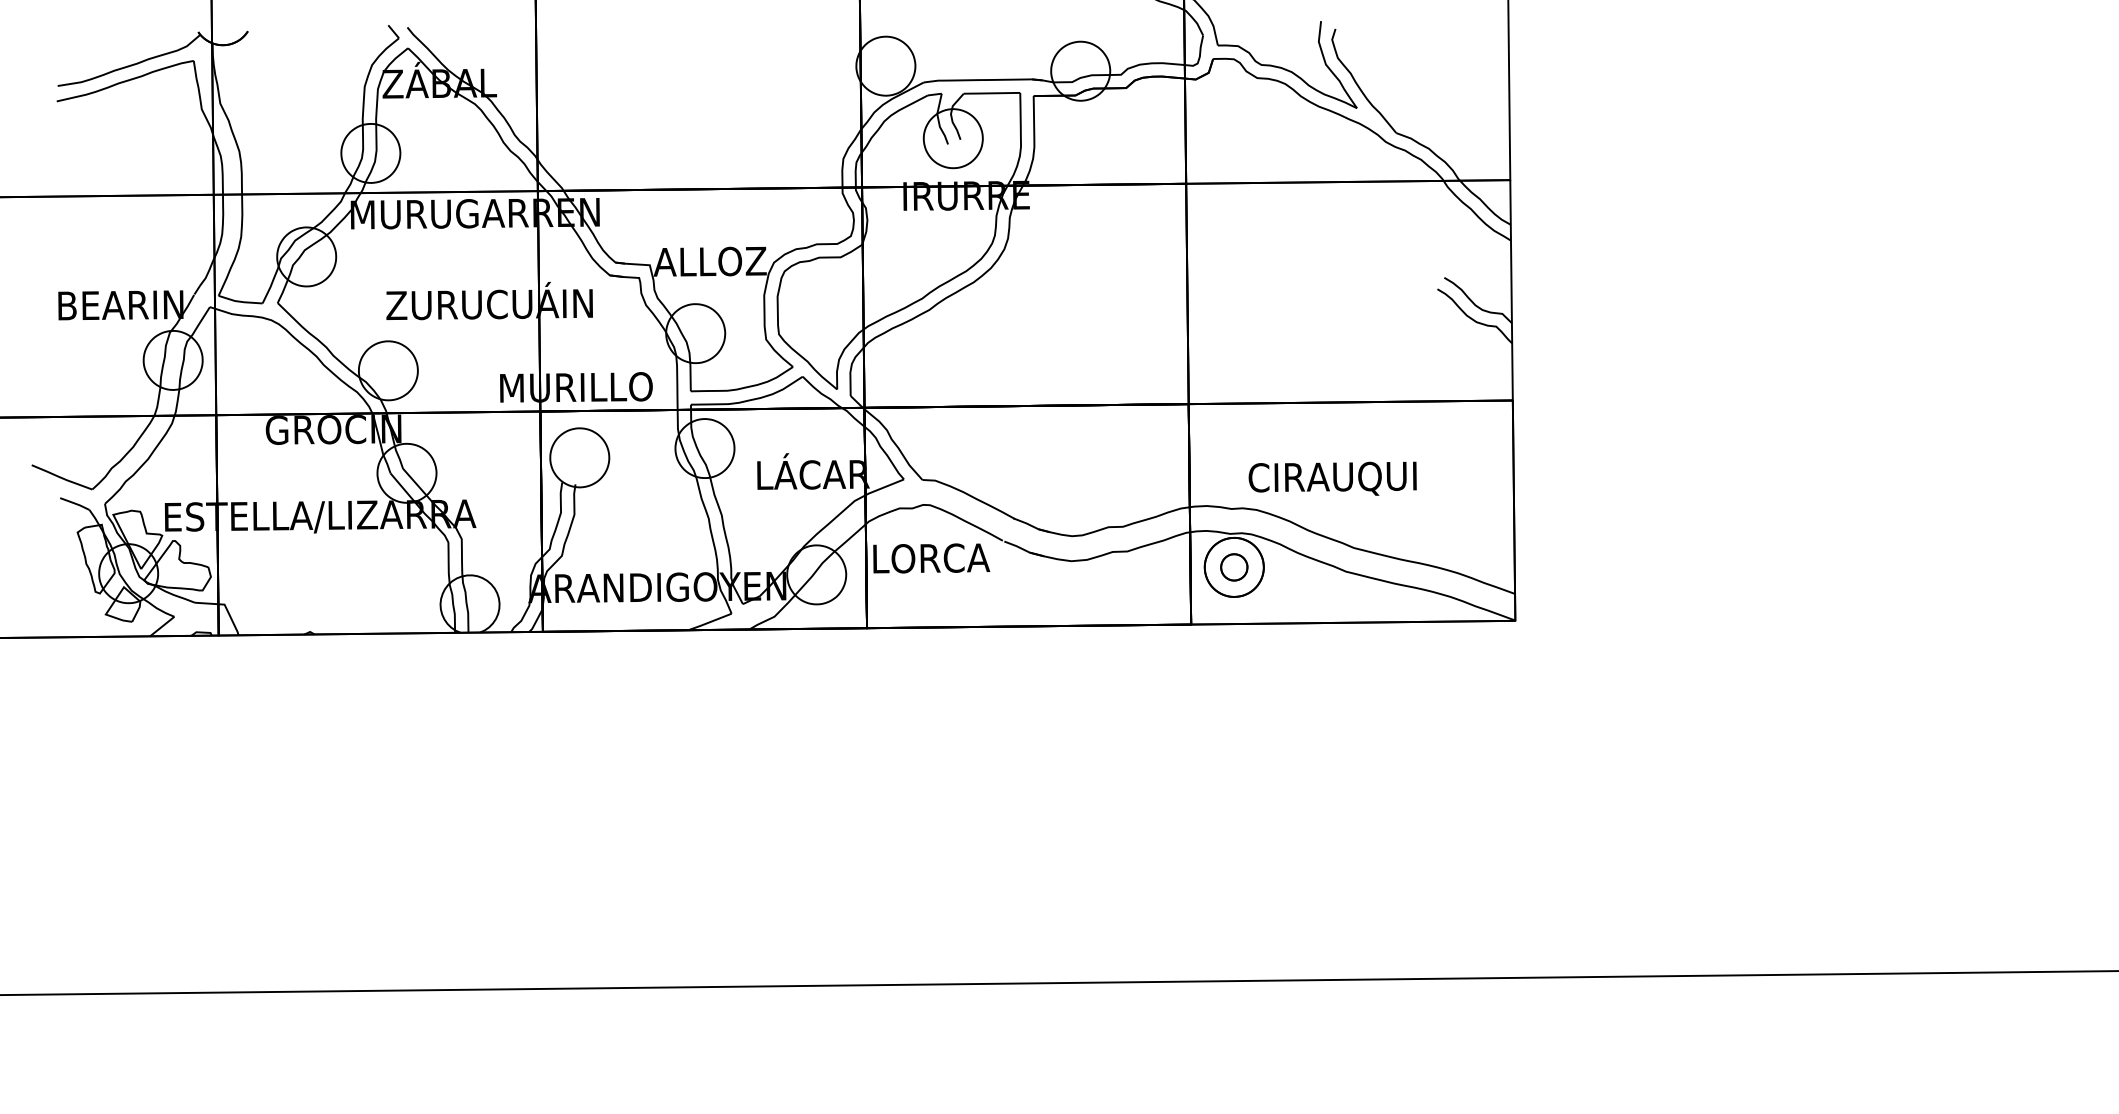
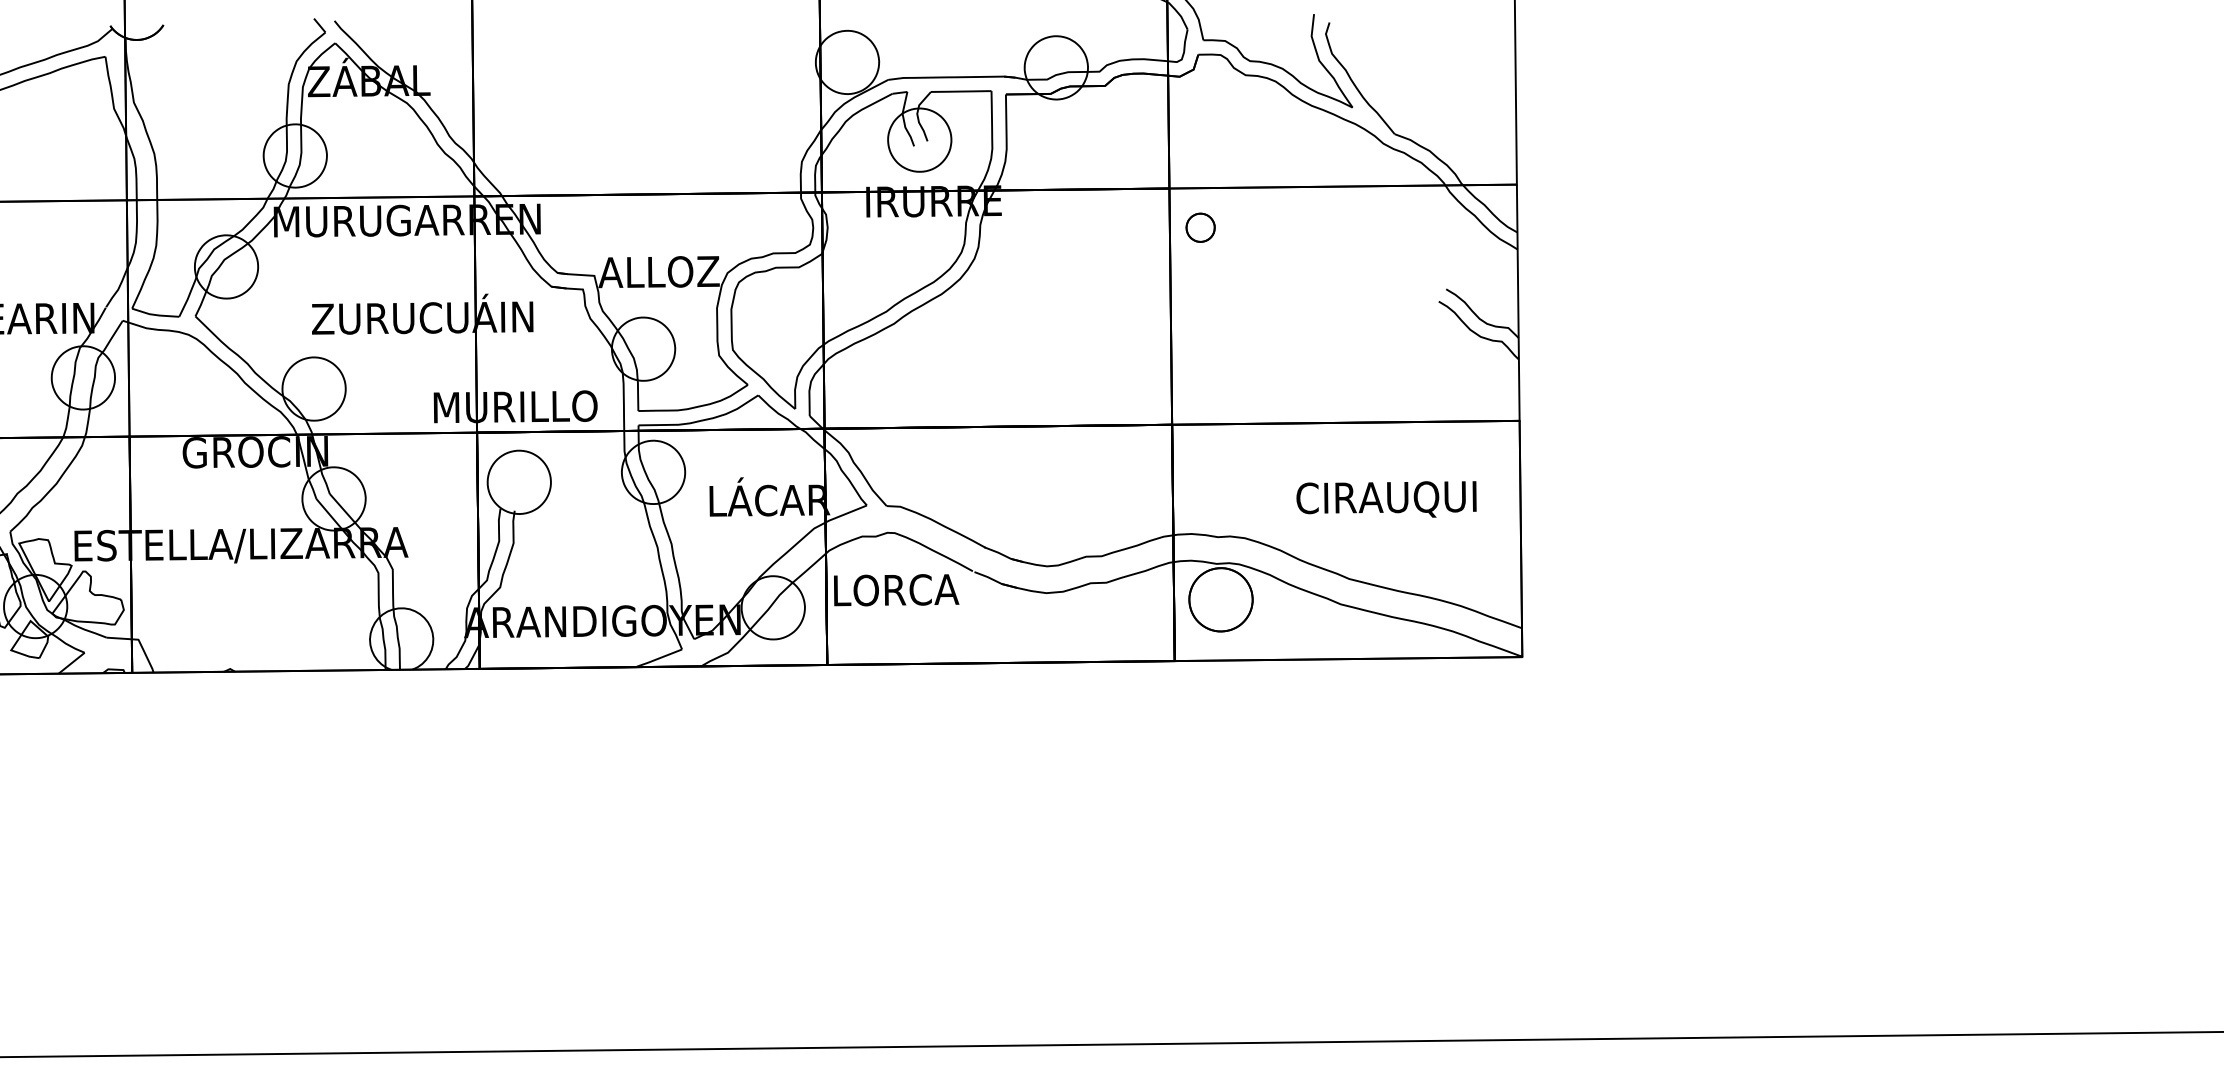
text: (1332, 478) -> (1386, 499), moved
part: (1234, 567) -> (1200, 227), moved

